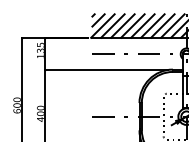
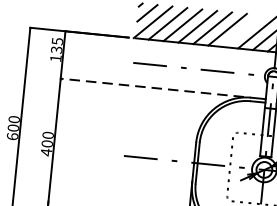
line: (162, 25) -> (242, 30), removed
line: (106, 69) -> (151, 87), solid -> dashed

